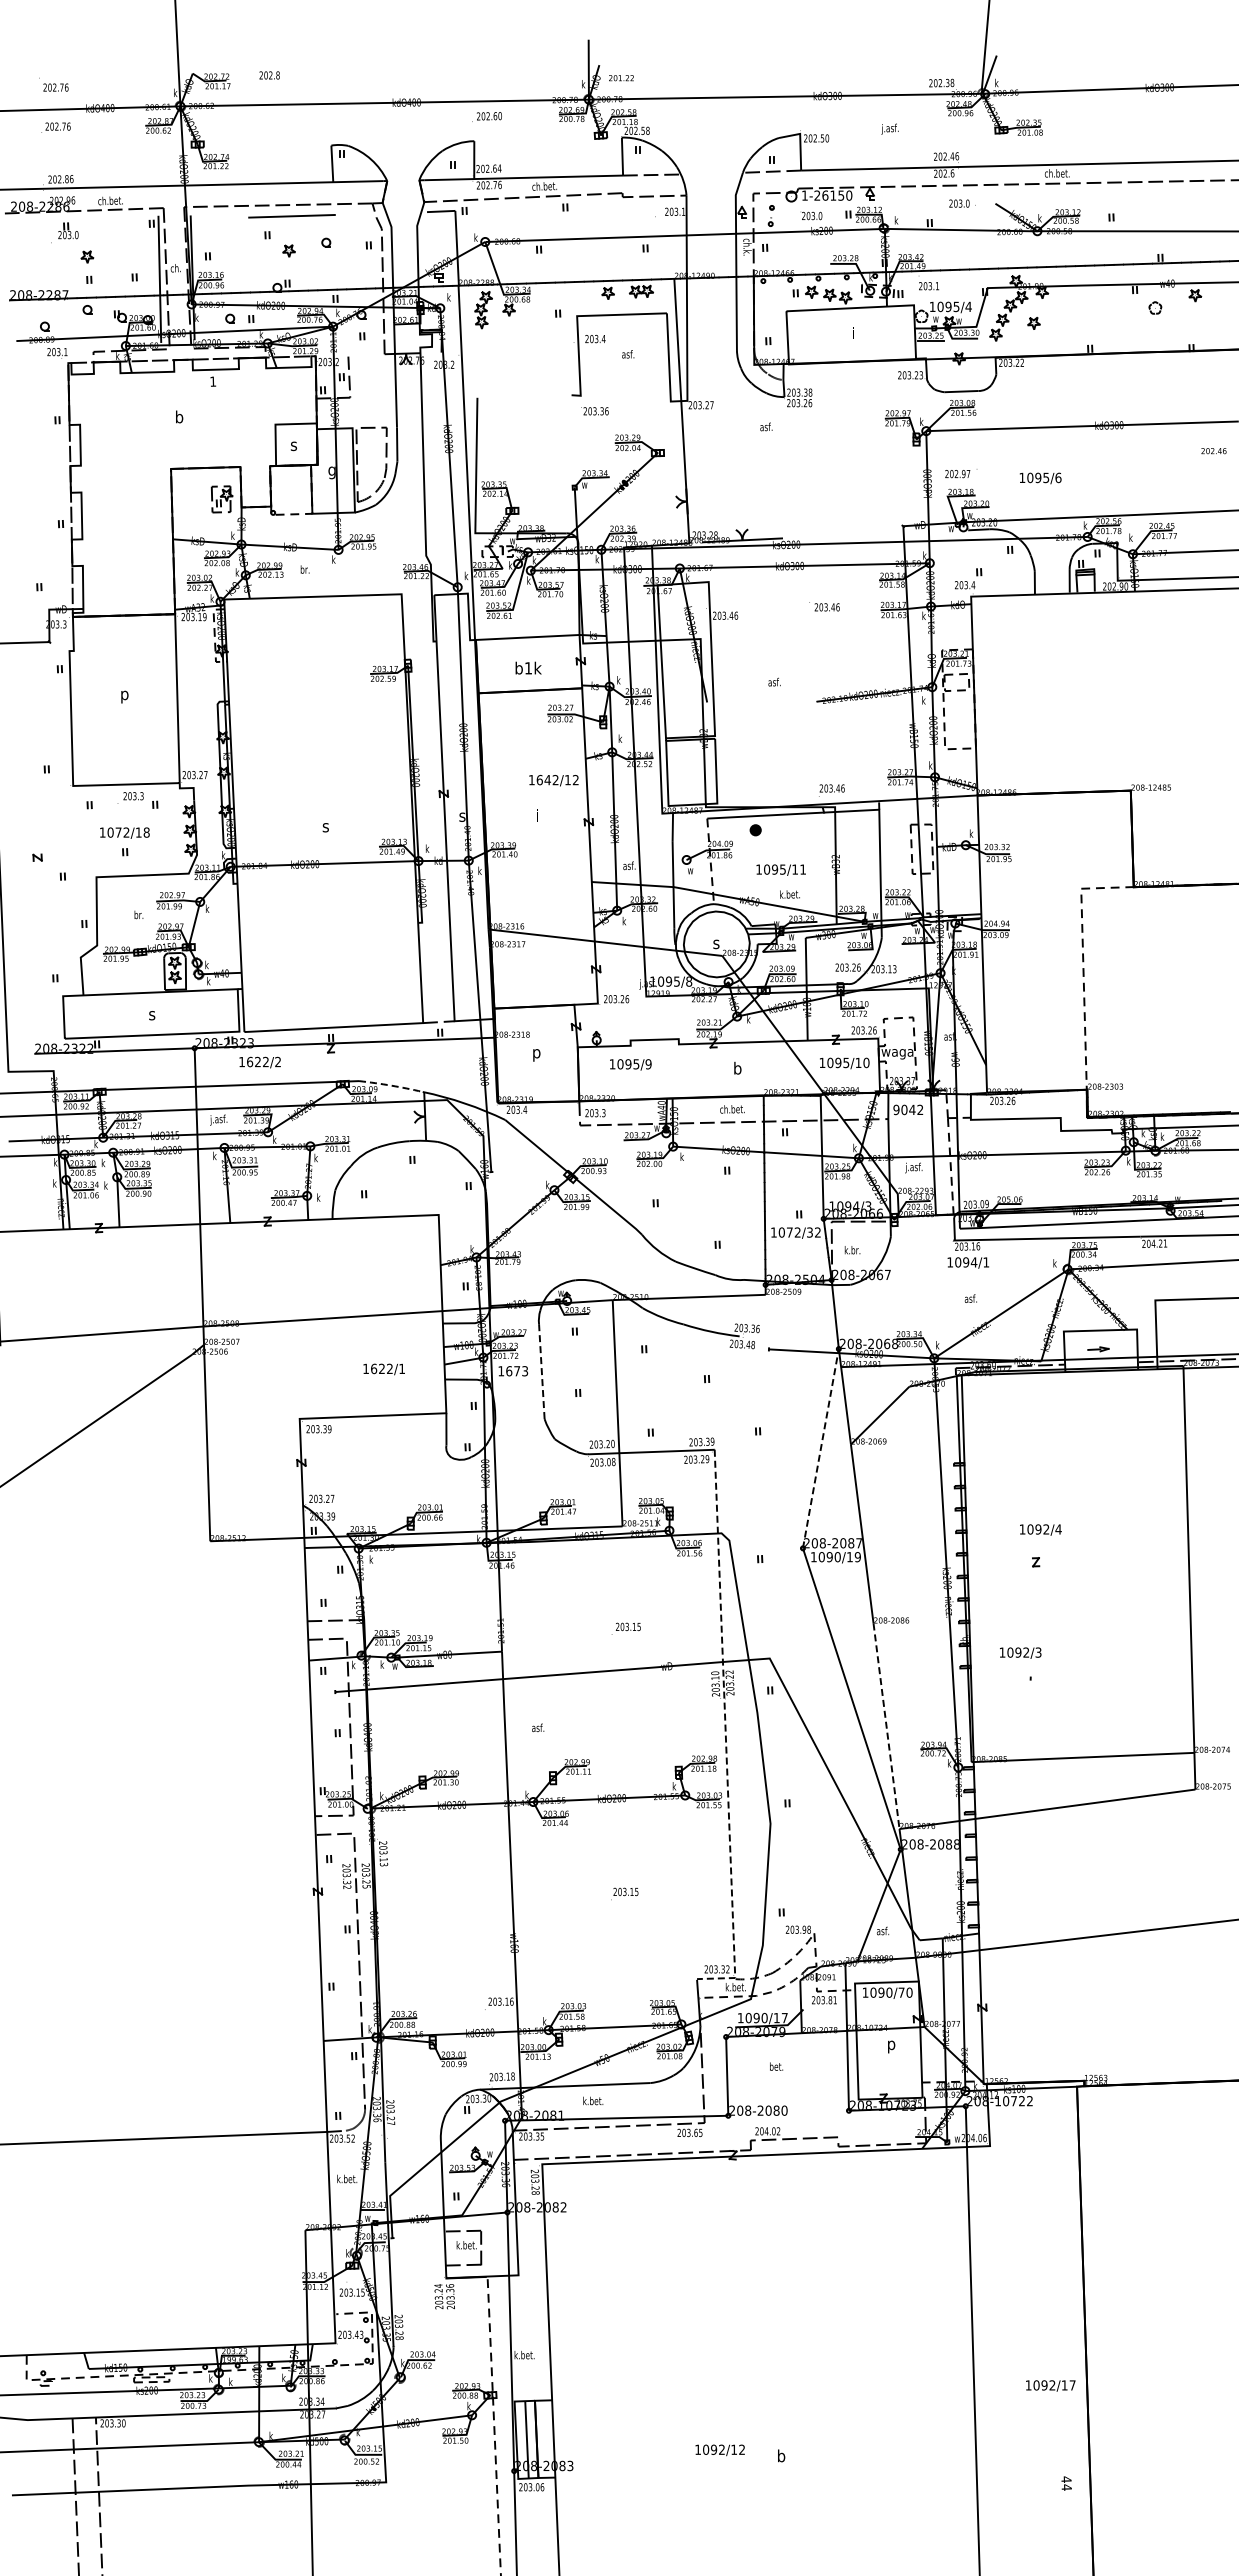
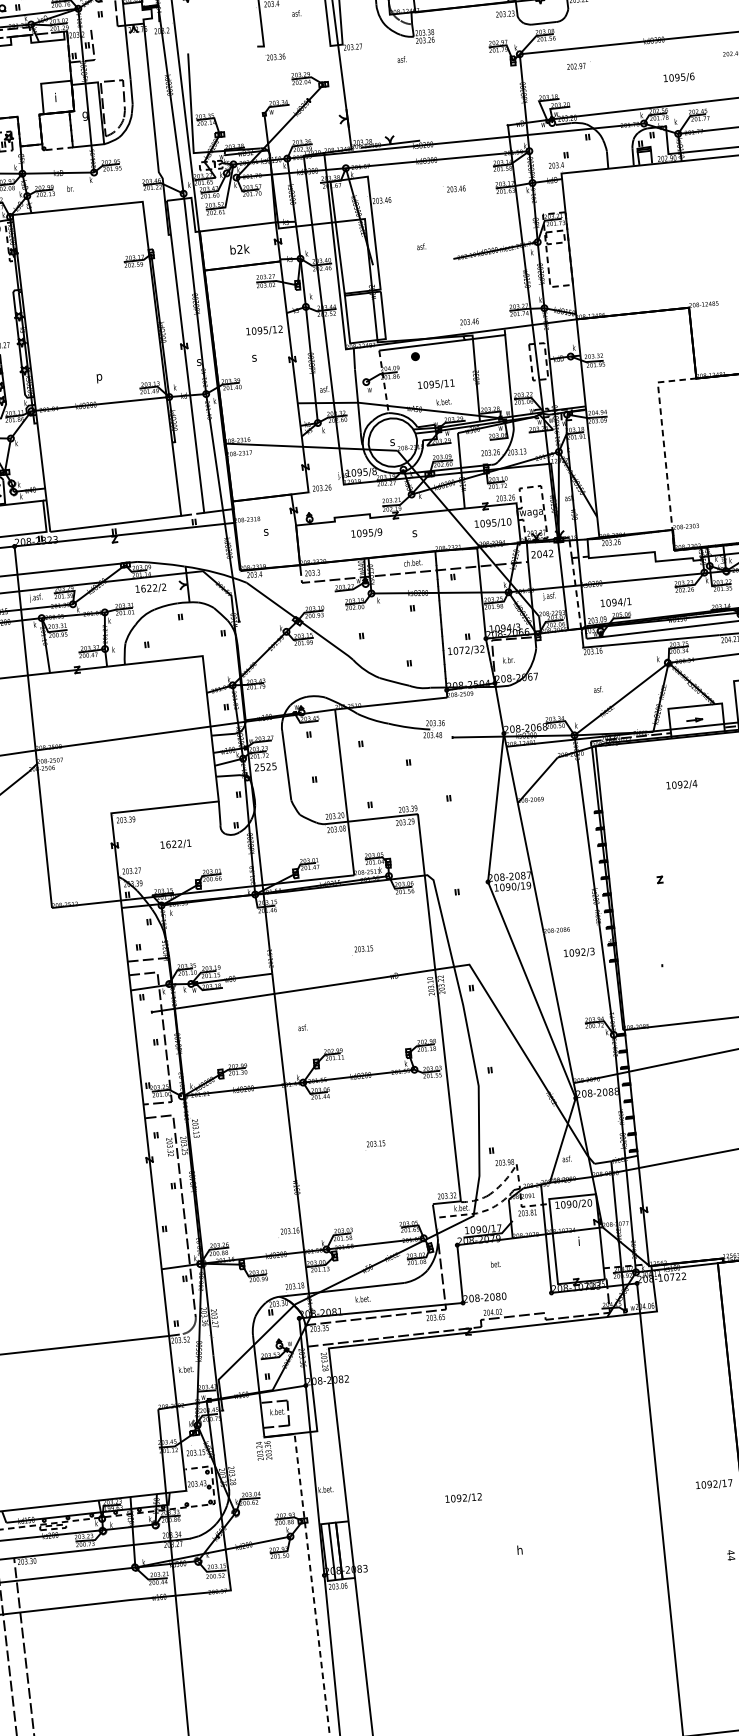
text: (293, 444) -> (55, 97), s -> i
text: (961, 473) -> (579, 65), moved
text: (1040, 478) -> (679, 77), moved
text: (527, 668) -> (239, 249), b1k -> b2k
text: (547, 779) -> (259, 330), 1642/12 -> 1095/12
text: (537, 815) -> (254, 357), i -> s
text: (325, 829) -> (99, 378), s -> p
text: (536, 1055) -> (266, 533), p -> s
text: (259, 1062) -> (150, 588), moved
text: (630, 1064) -> (366, 533), moved
text: (737, 1067) -> (414, 531), b -> s
arc: (391, 1085) -> (161, 563), dashed -> solid
text: (896, 1109) -> (533, 554), 9042 -> 2042
text: (967, 1262) -> (615, 602), moved
text: (383, 1369) -> (175, 844), moved
text: (513, 1371) -> (265, 767), 1673 -> 2525
line: (541, 1371) -> (286, 765), dashed -> solid
line: (820, 1448) -> (495, 807), dashed -> solid
text: (1040, 1529) -> (681, 784), moved
text: (1020, 1652) -> (579, 952), moved
line: (886, 1726) -> (558, 1008), dashed -> solid
line: (725, 1734) -> (440, 1022), dashed -> solid
text: (901, 1992) -> (583, 1203), 1090/70 -> 1090/20
text: (891, 2045) -> (579, 1242), p -> i
text: (719, 2450) -> (463, 1498), moved
text: (782, 2458) -> (520, 1551), b -> h

